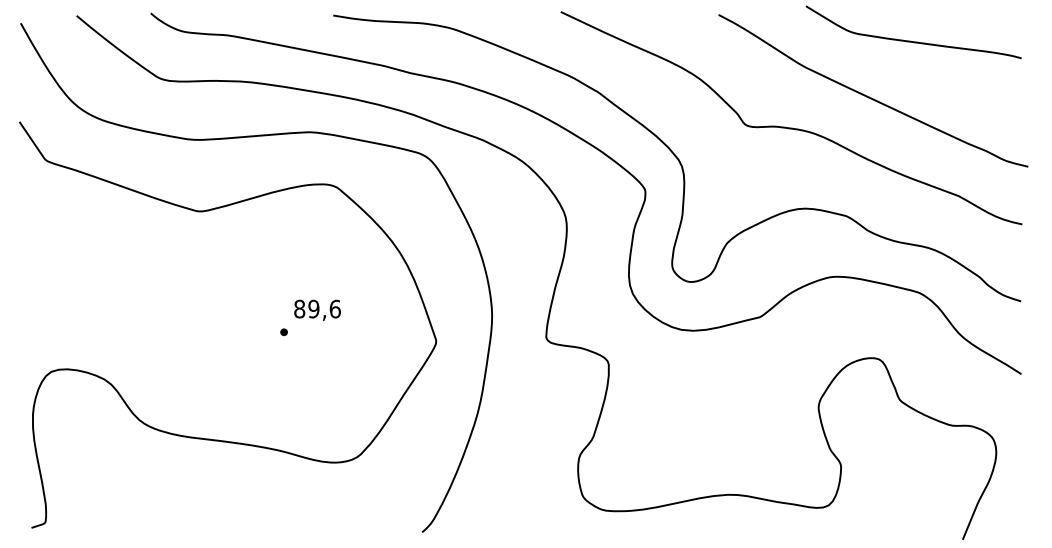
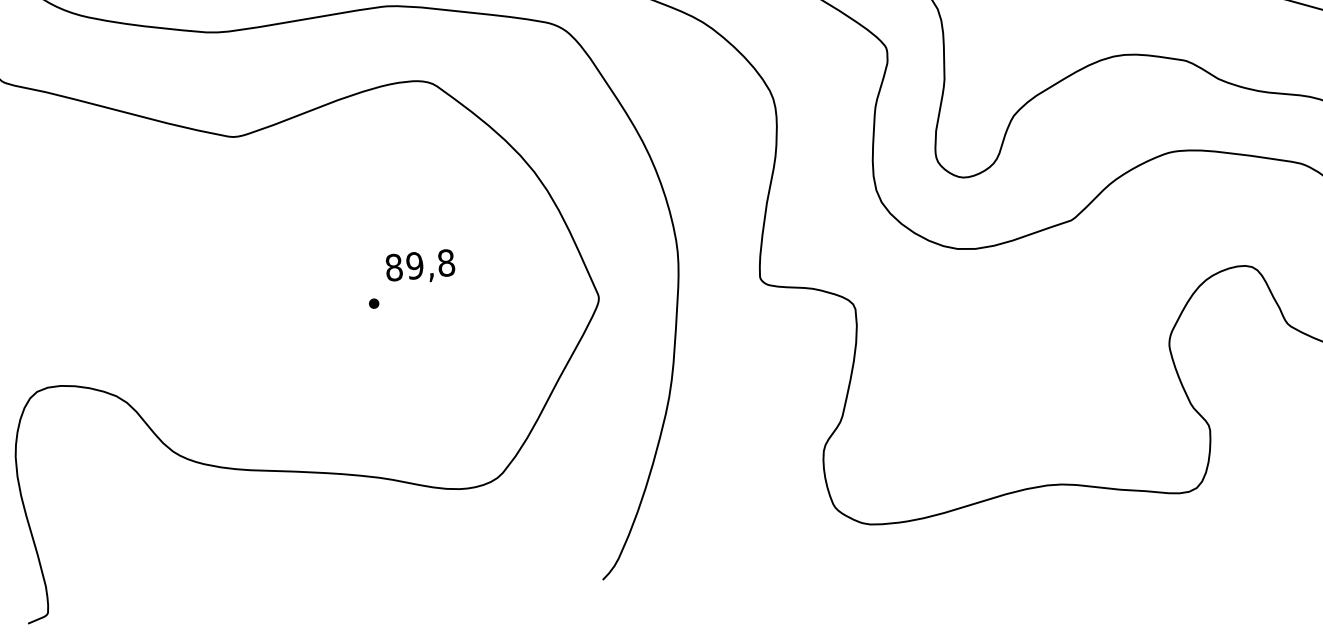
text: (334, 308) -> (445, 262), 89,6 -> 89,8

